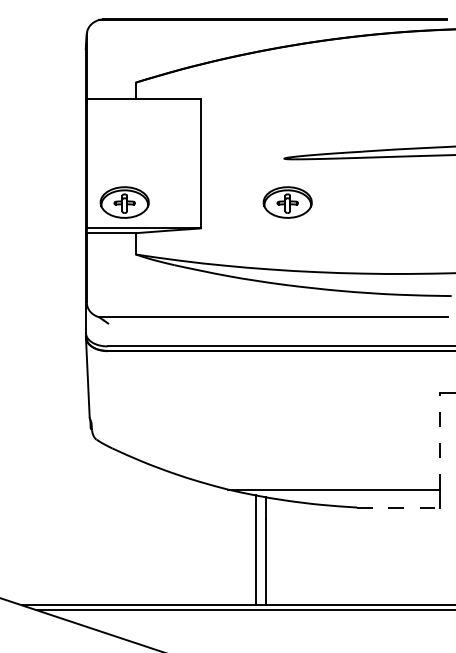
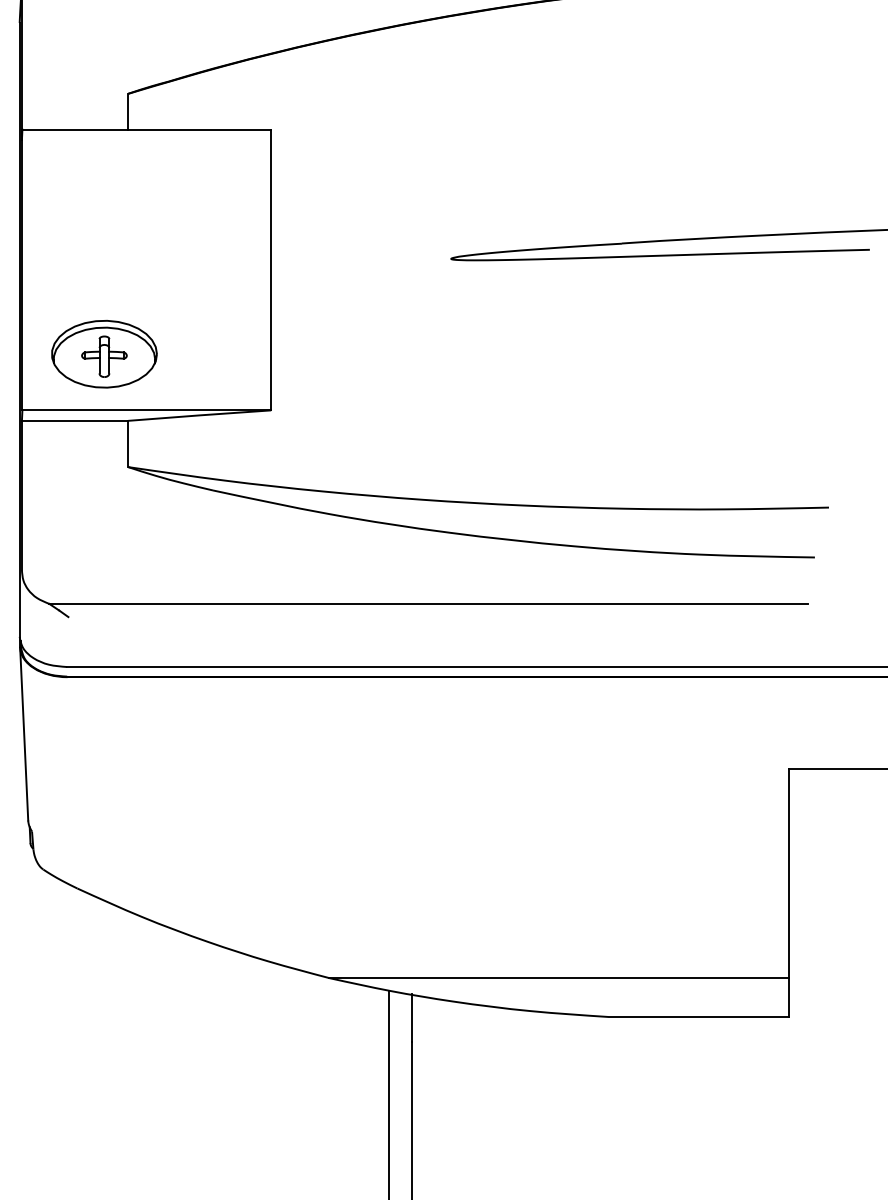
part: (287, 202) -> (458, 354), removed
line: (439, 440) -> (788, 871), dashed -> solid
line: (399, 507) -> (701, 1016), dashed -> solid

